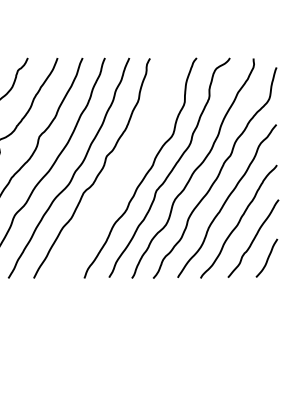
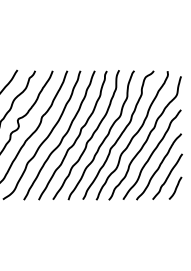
curve: (120, 173) -> (89, 138), added

